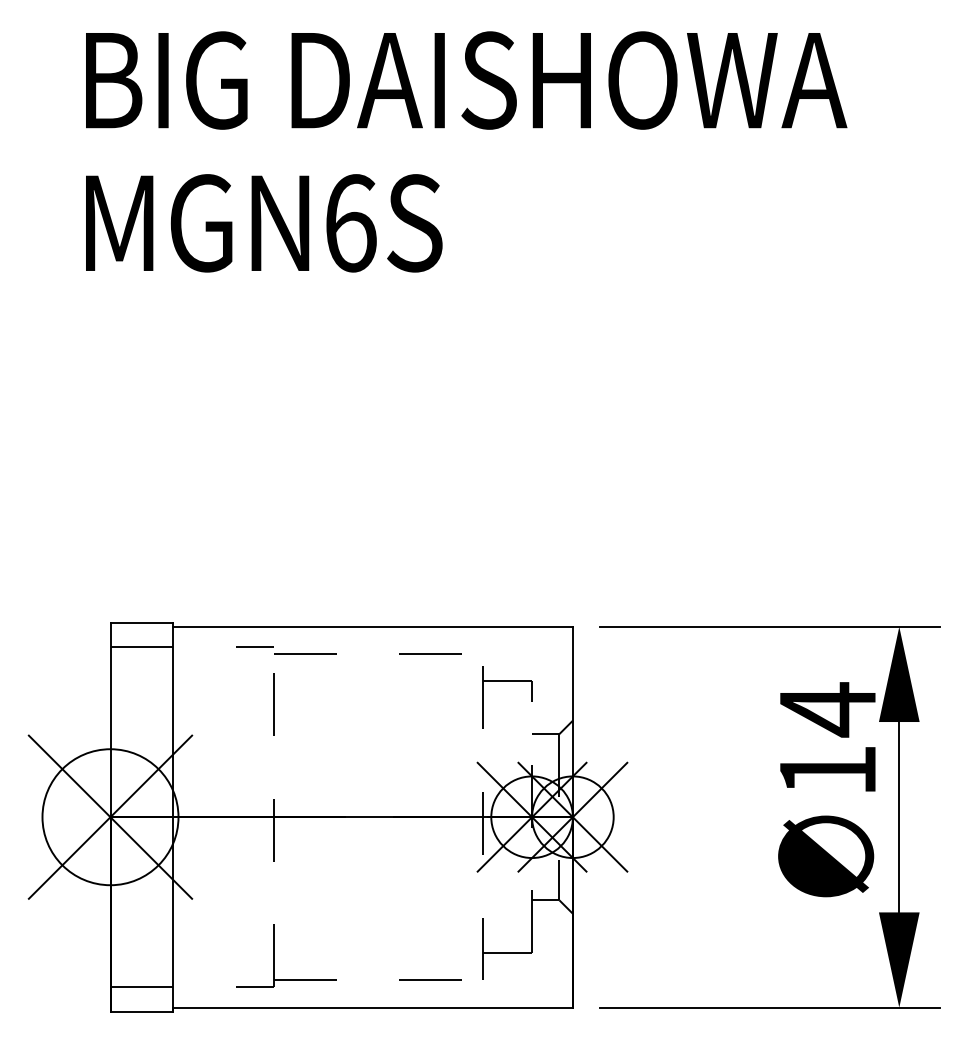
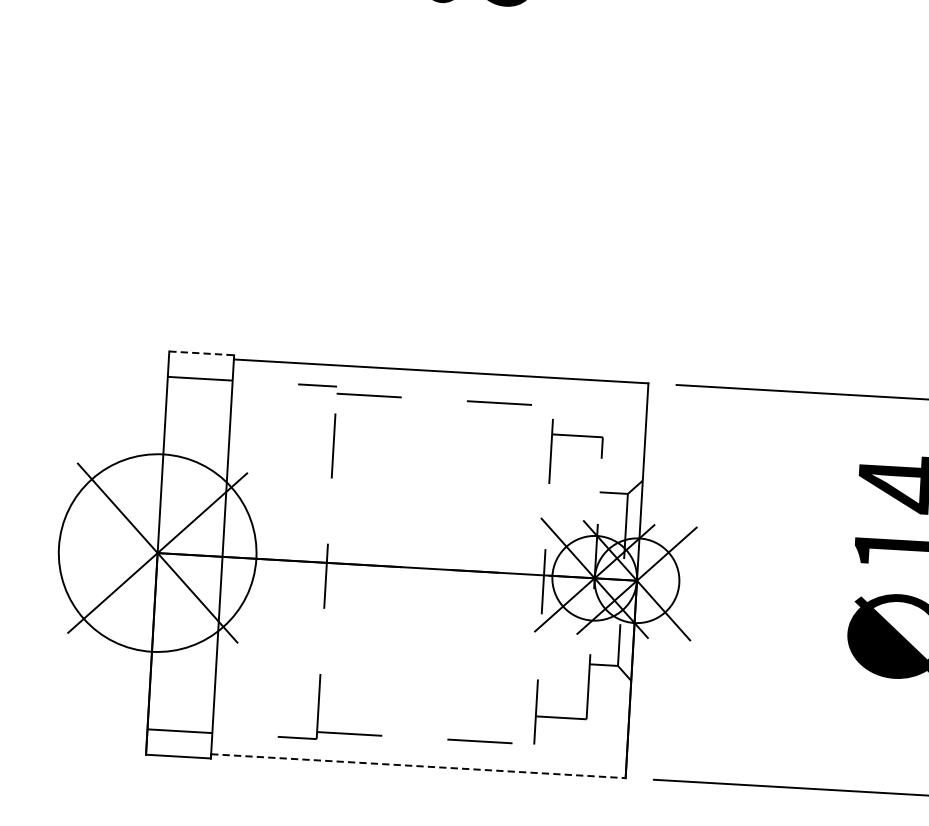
line: (142, 622) -> (202, 353), solid -> dashed
circle: (110, 817) -> (157, 553), size x1.4
line: (372, 1007) -> (417, 766), solid -> dashed

